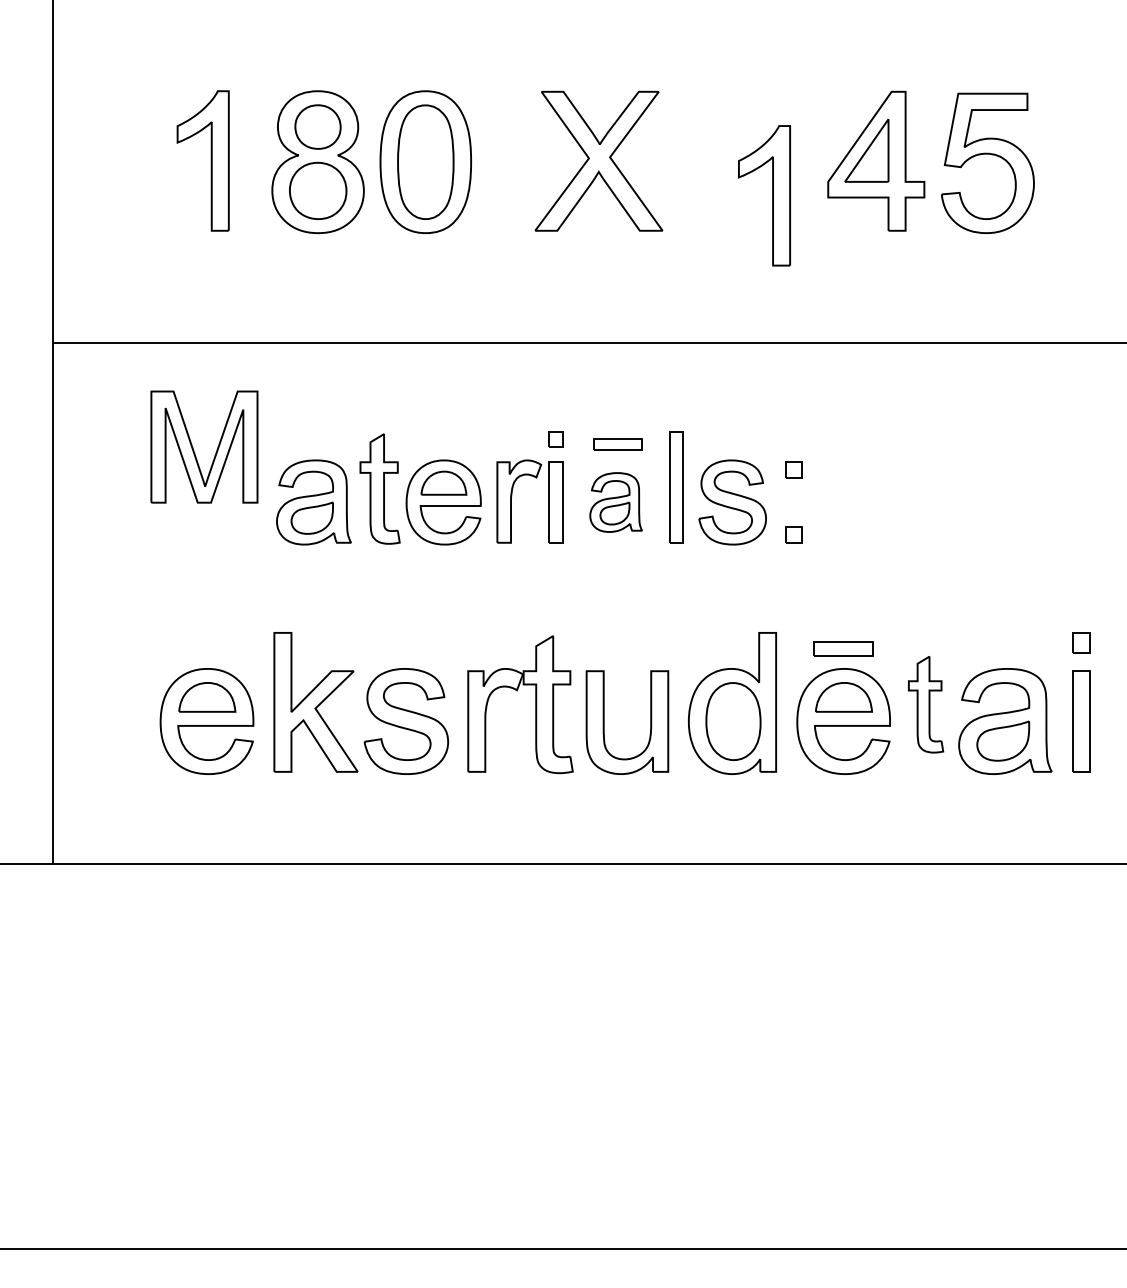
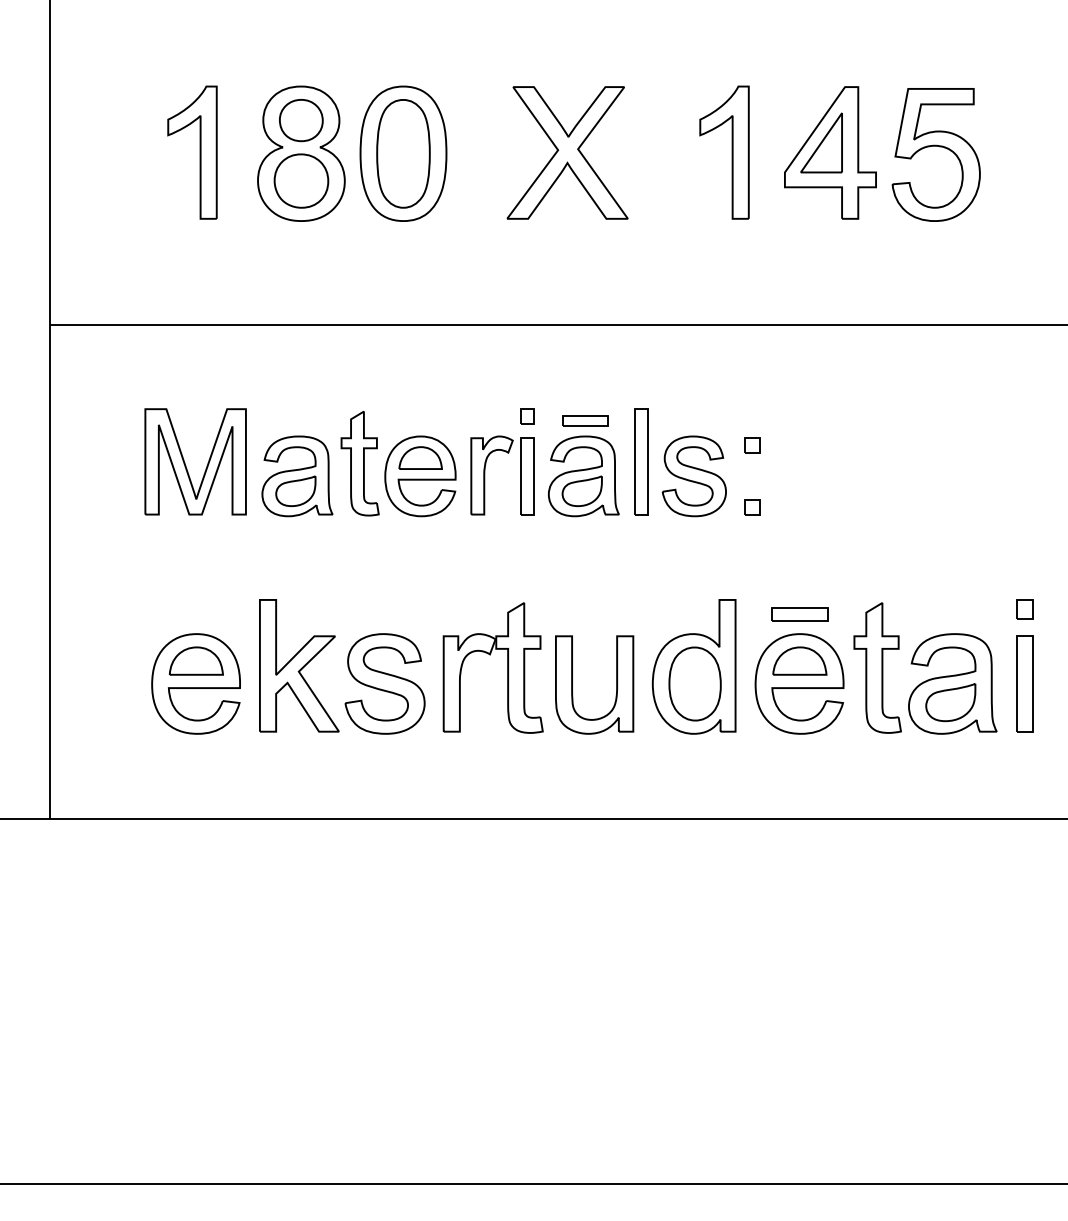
part: (771, 195) -> (731, 152), moved
part: (194, 450) -> (186, 465), moved
part: (615, 502) -> (583, 476), size x1.43
part: (925, 704) -> (877, 667), size x1.43

